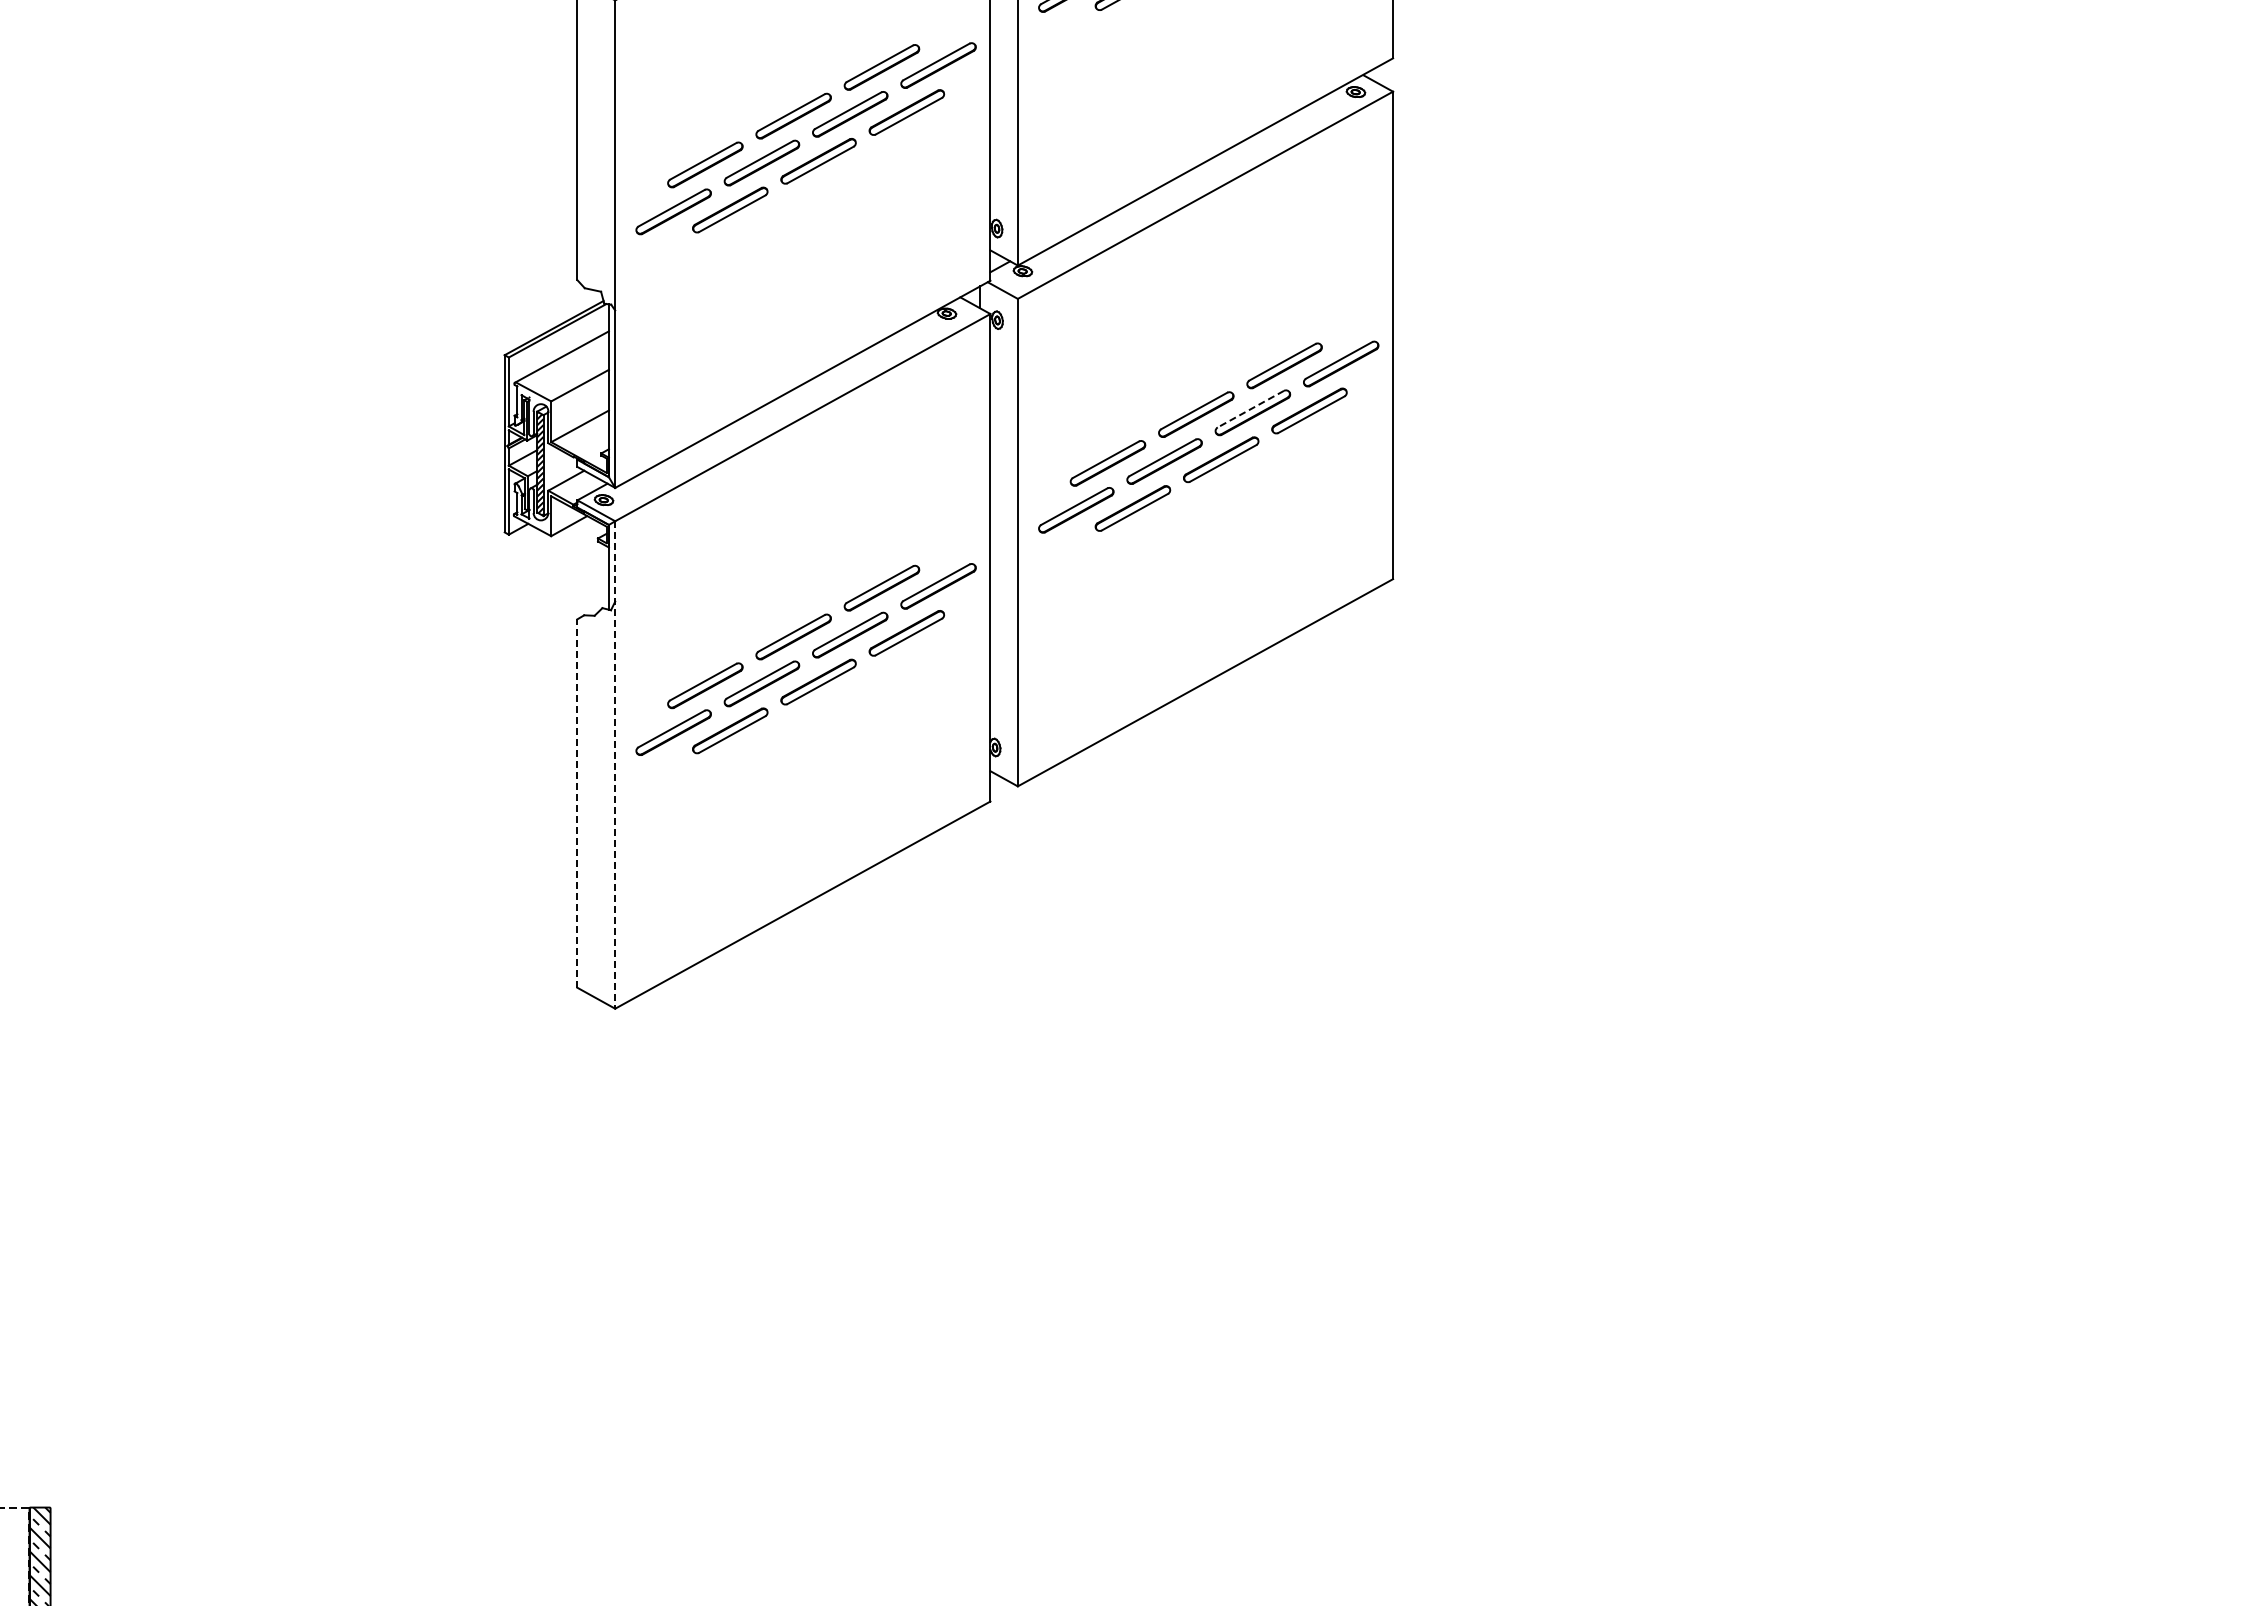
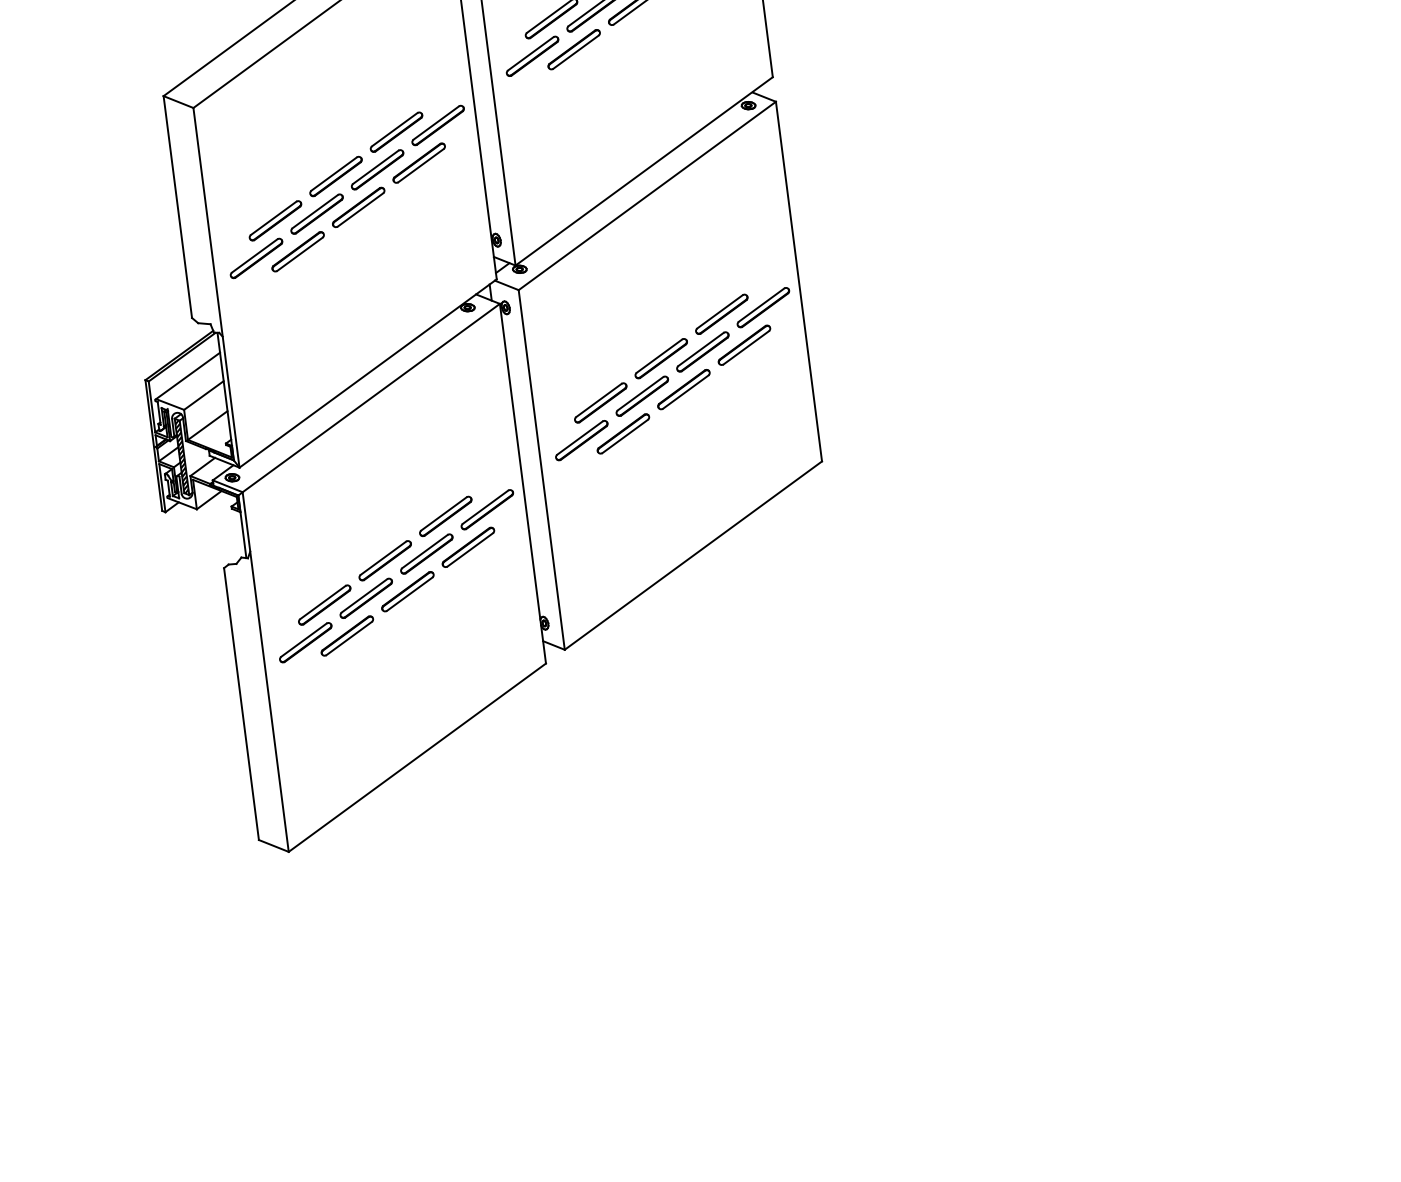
line: (1250, 409) -> (700, 349), dashed -> solid
line: (615, 765) -> (265, 672), dashed -> solid
line: (577, 803) -> (241, 704), dashed -> solid

